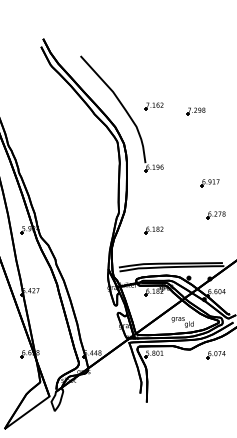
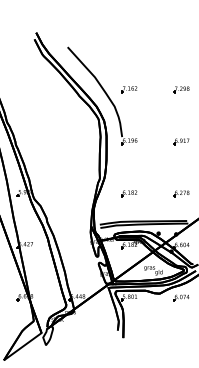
part: (195, 111) -> (181, 89), moved
part: (210, 182) -> (181, 141), moved
part: (216, 214) -> (181, 193), moved

